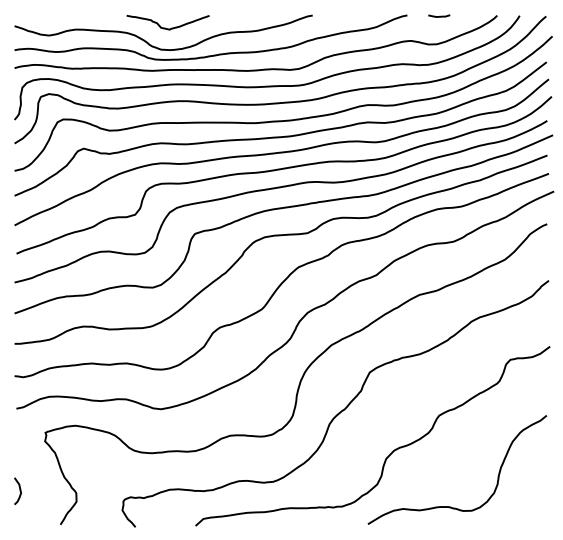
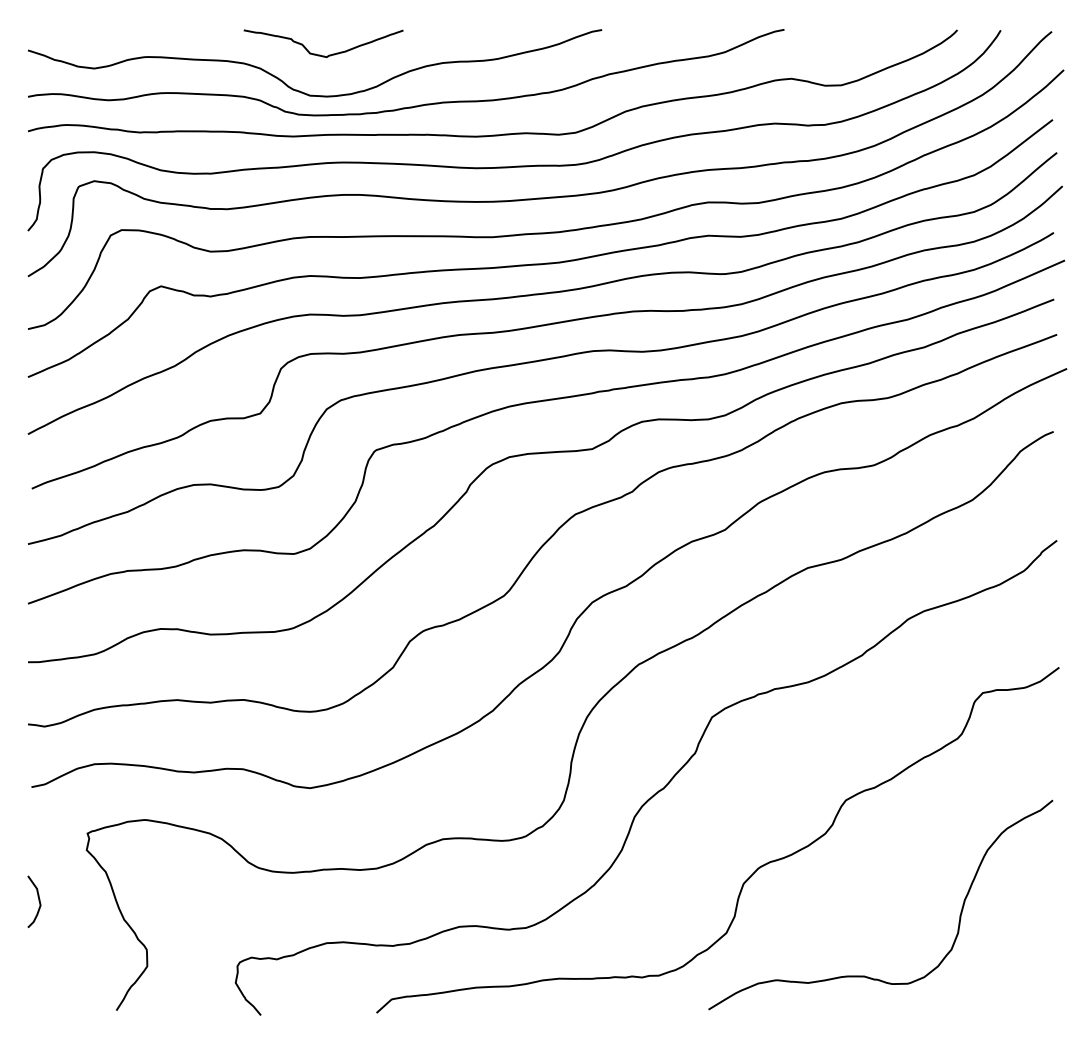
line: (440, 15) -> (848, 29), removed
curve: (19, 491) -> (37, 902), moved

